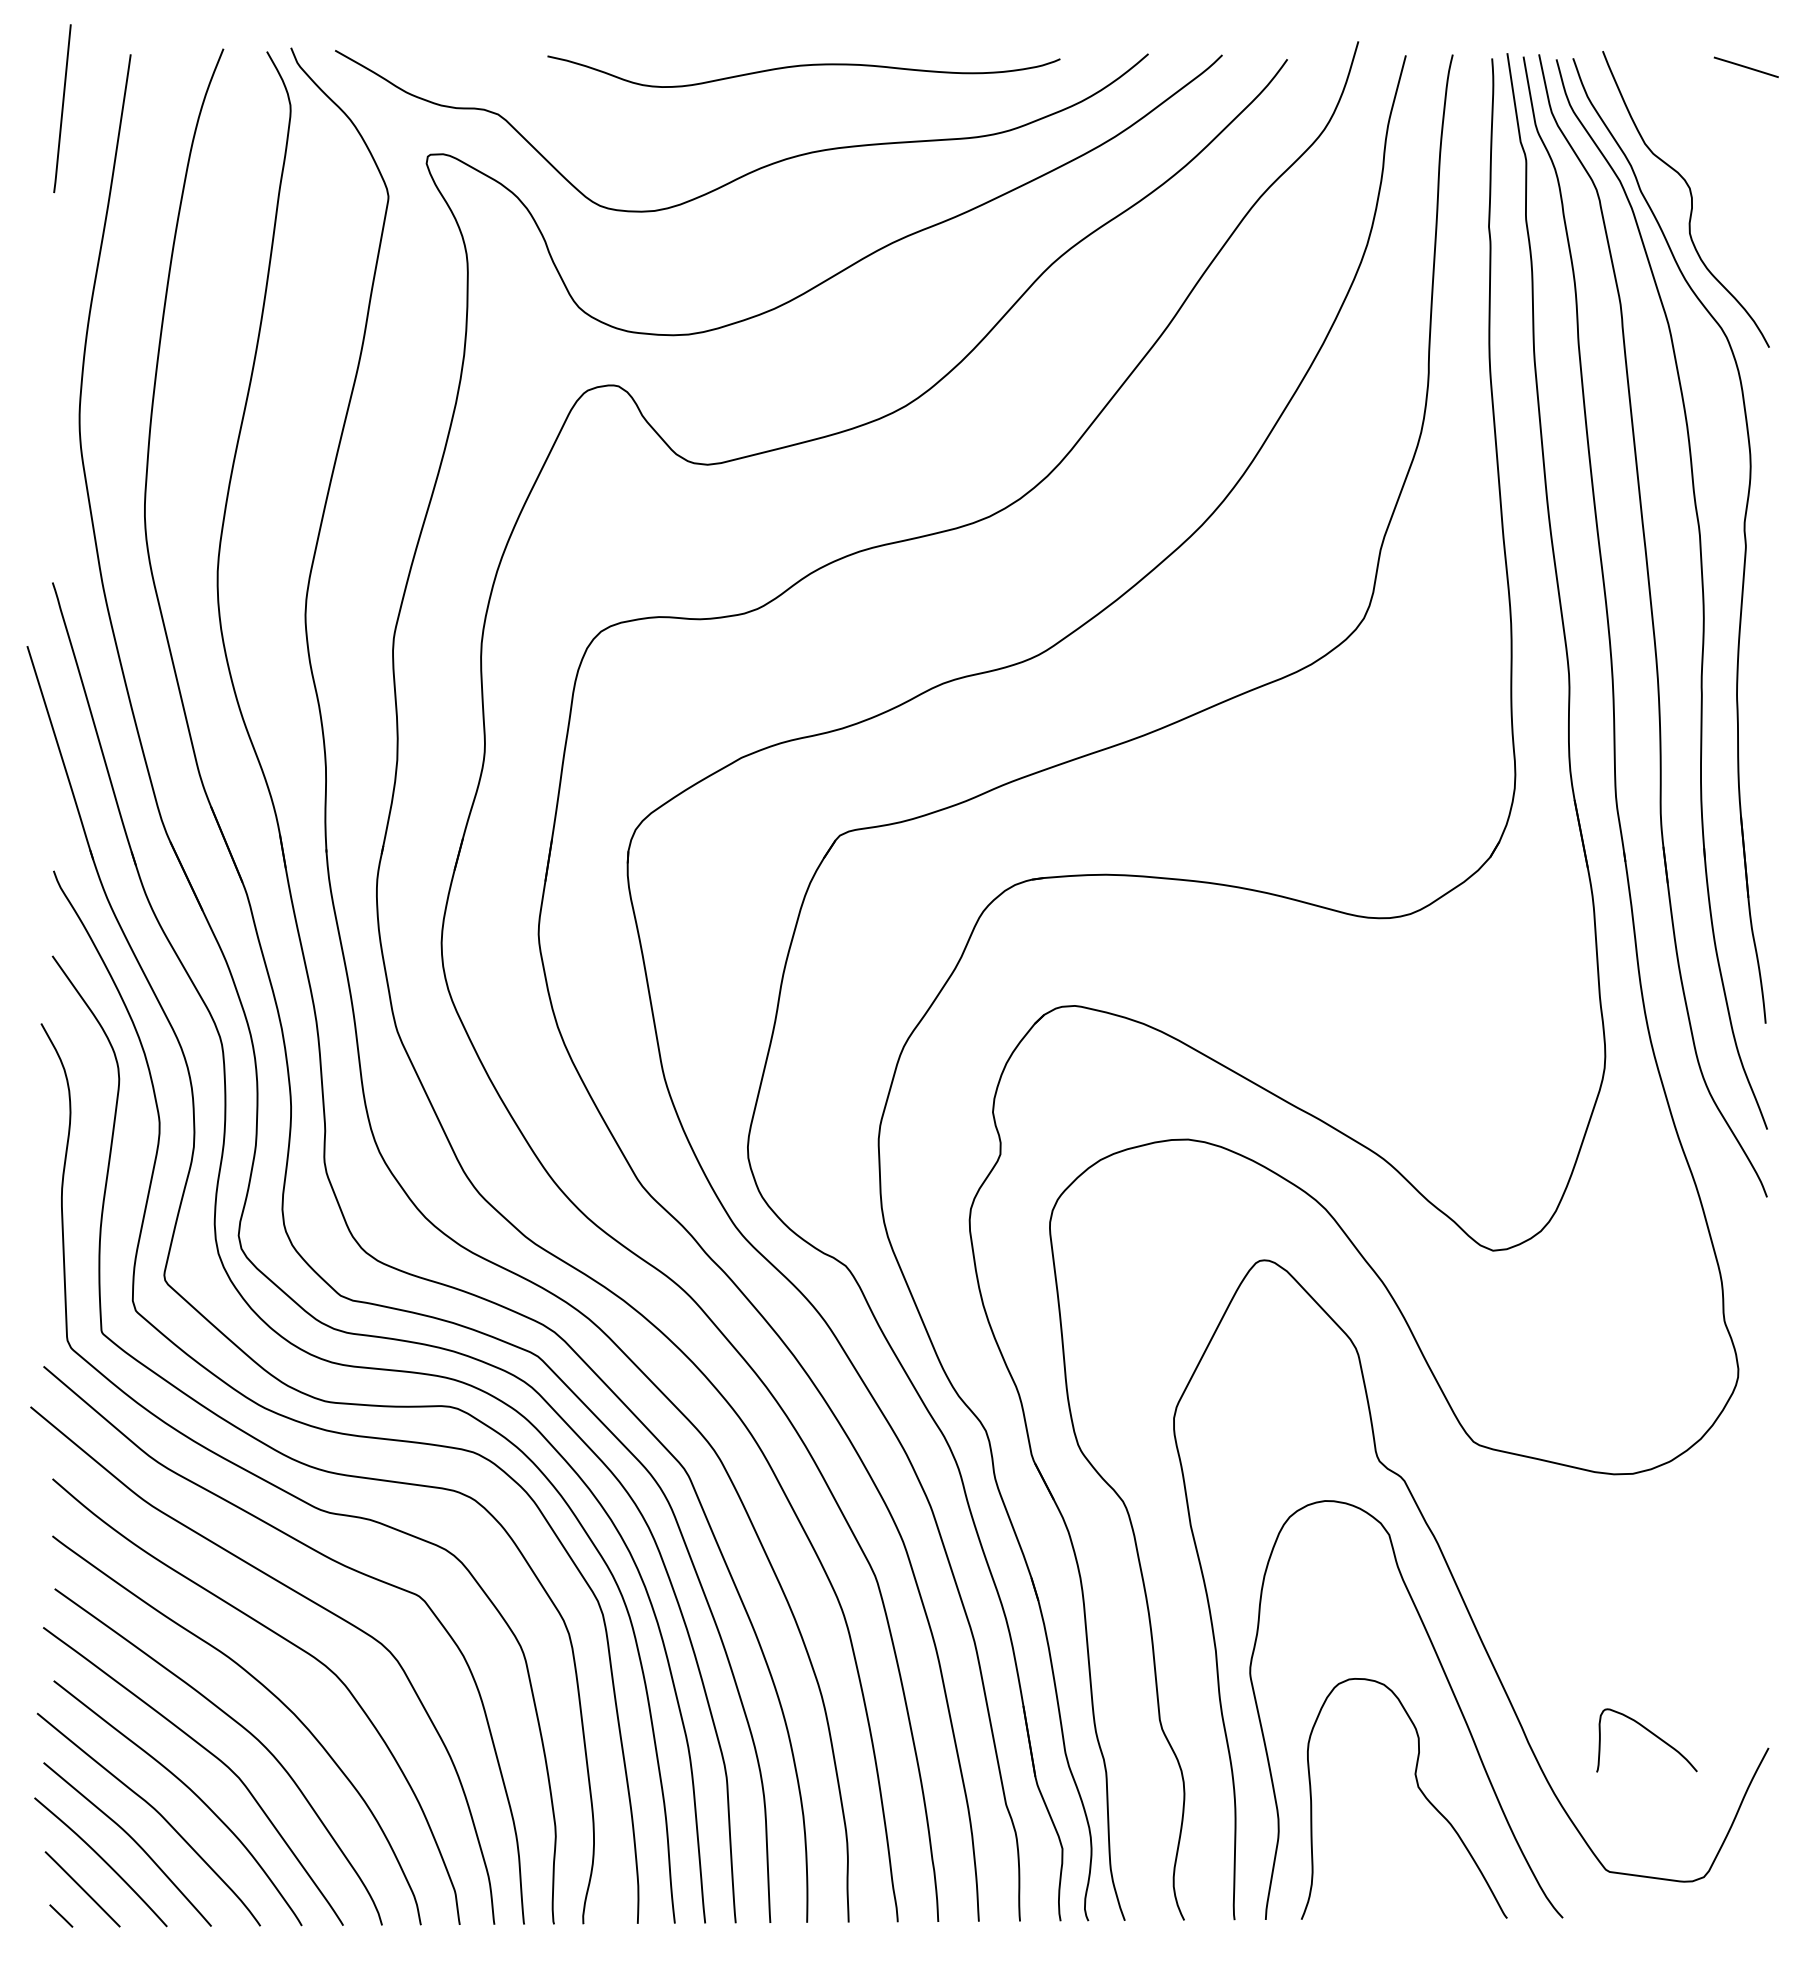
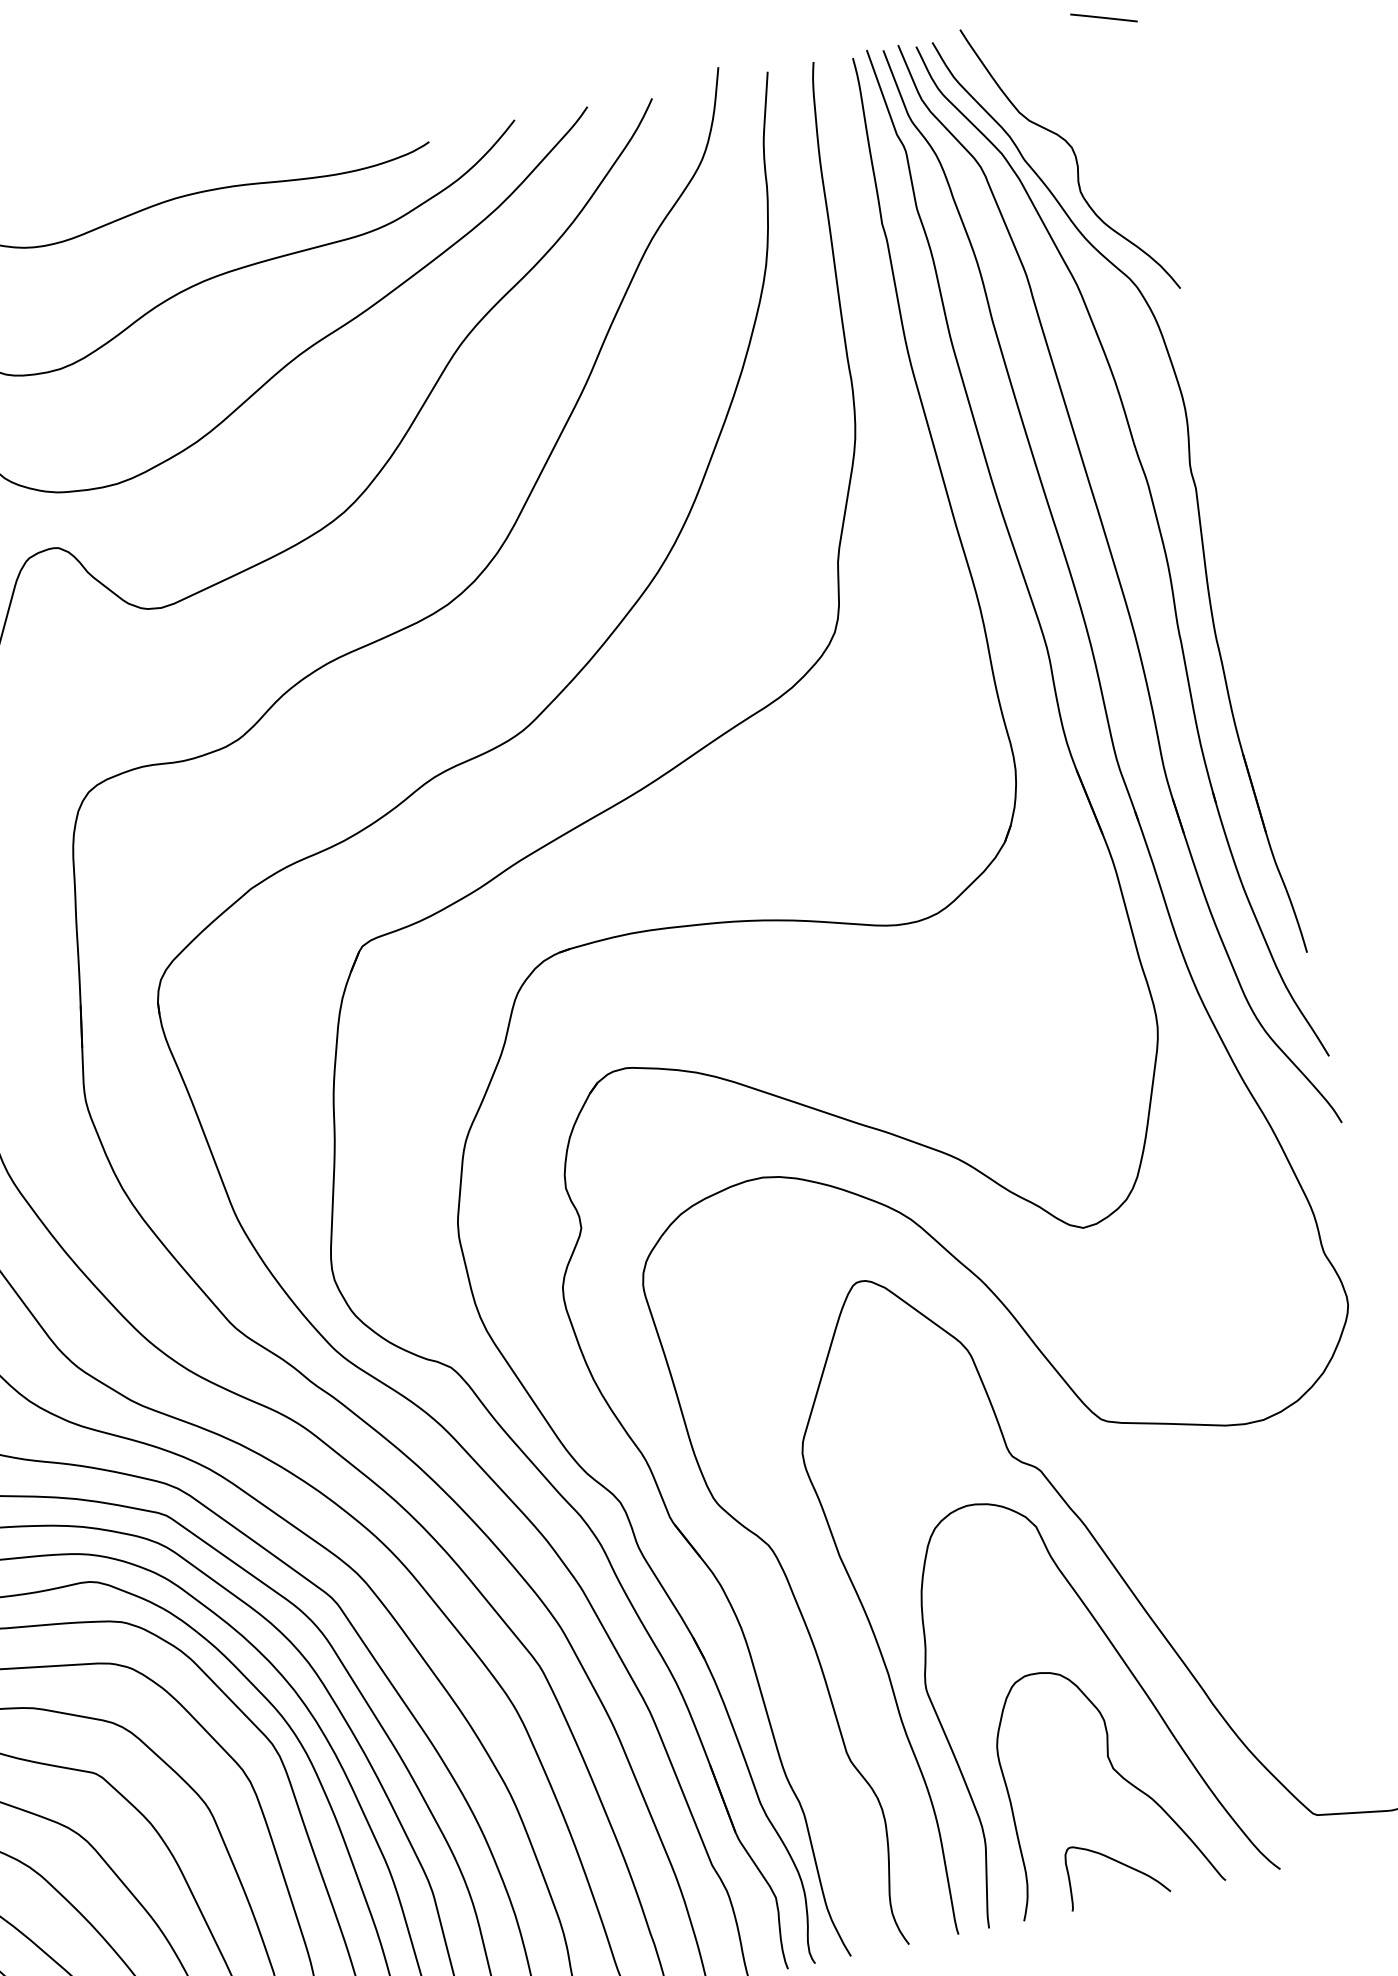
curve: (1652, 1734) -> (1119, 1863), moved

